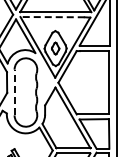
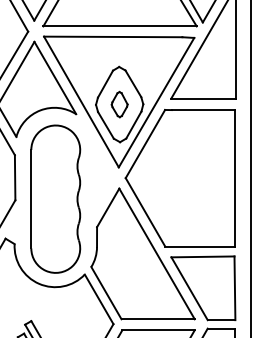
line: (52, 17) -> (112, 37), dashed -> solid
line: (14, 92) -> (31, 199), dashed -> solid

